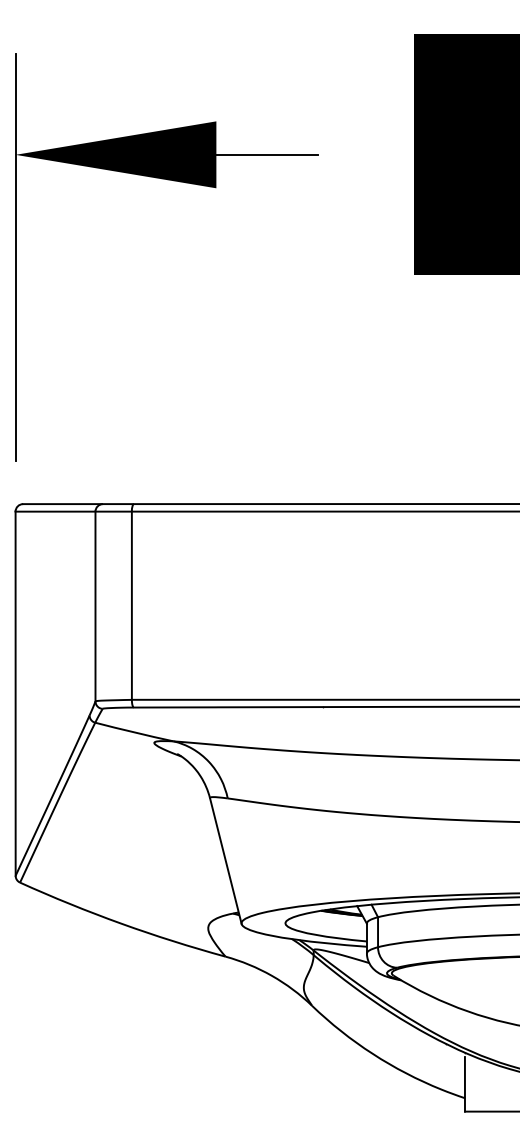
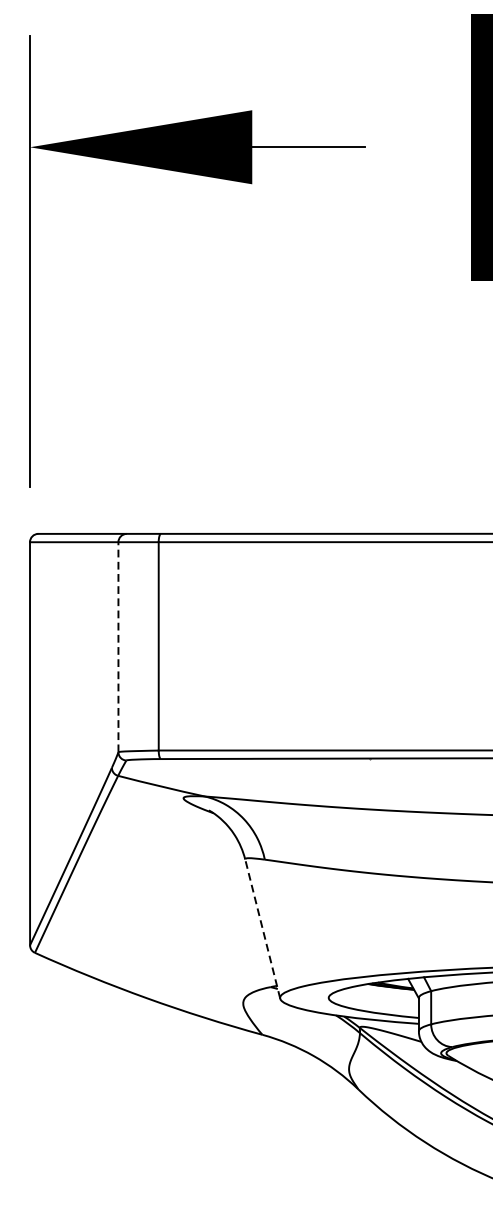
line: (95, 606) -> (118, 647), solid -> dashed
line: (225, 861) -> (262, 929), solid -> dashed

